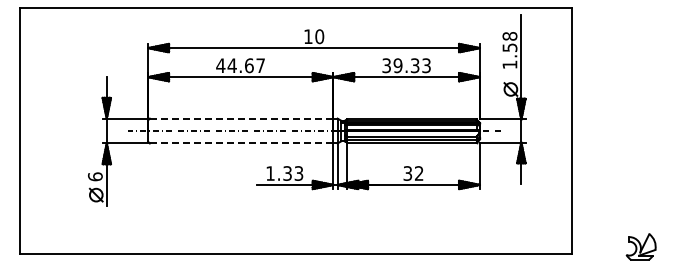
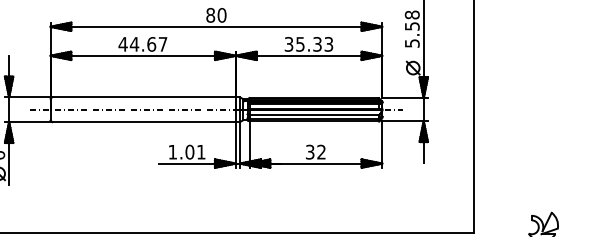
text: (308, 36) -> (210, 15), 10 -> 80
text: (509, 64) -> (411, 43), 1.58 -> 5.58
text: (397, 65) -> (299, 44), 39.33 -> 35.33
line: (241, 118) -> (143, 97), dashed -> solid
line: (241, 143) -> (143, 122), dashed -> solid
text: (293, 173) -> (195, 152), 1.33 -> 1.01

